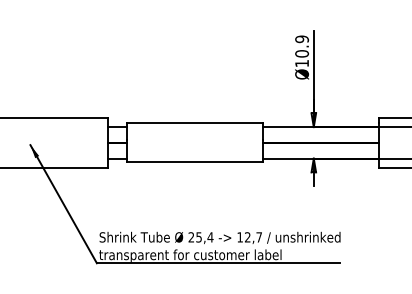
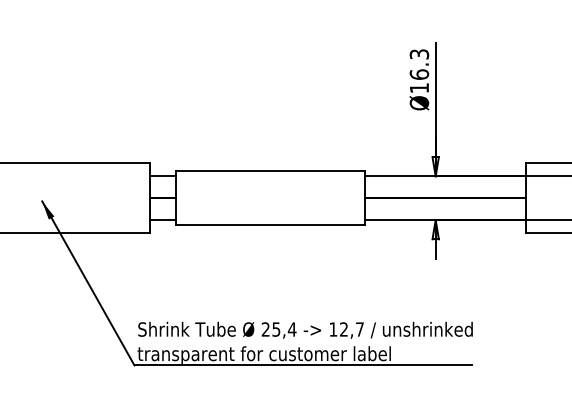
text: (301, 46) -> (418, 64), Ø10.9 -> Ø16.3

